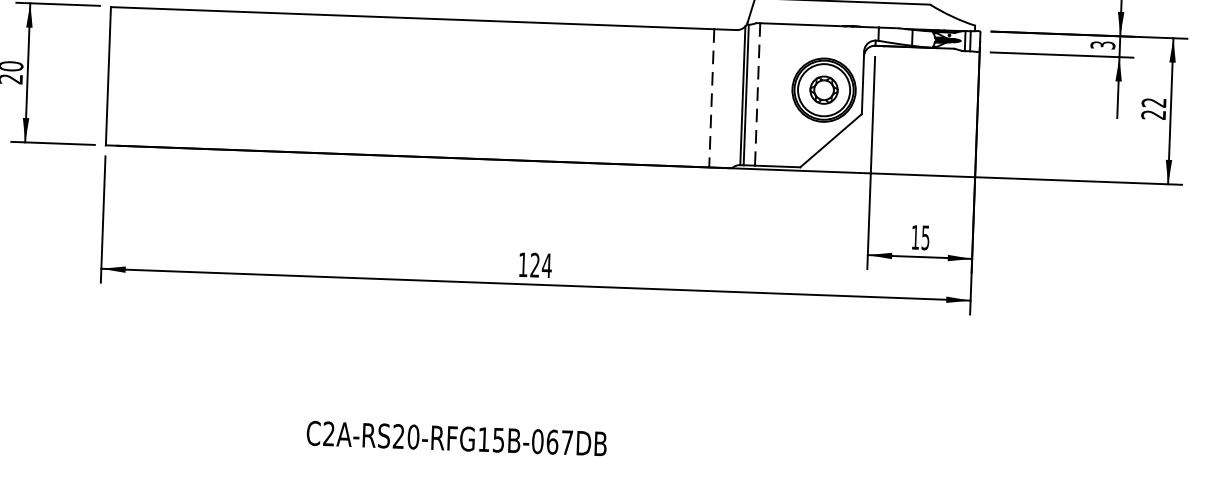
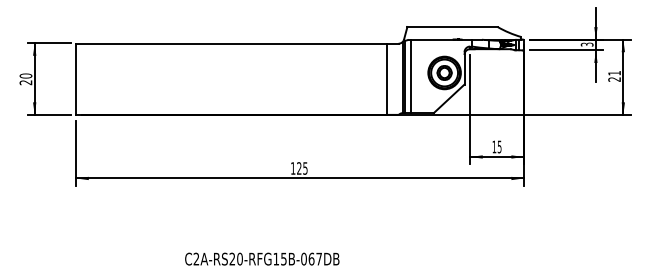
line: (757, 94) -> (410, 76), dashed -> solid
line: (712, 98) -> (387, 79), dashed -> solid
text: (1153, 103) -> (614, 73), 22 -> 21
text: (545, 265) -> (304, 168), 124 -> 125

